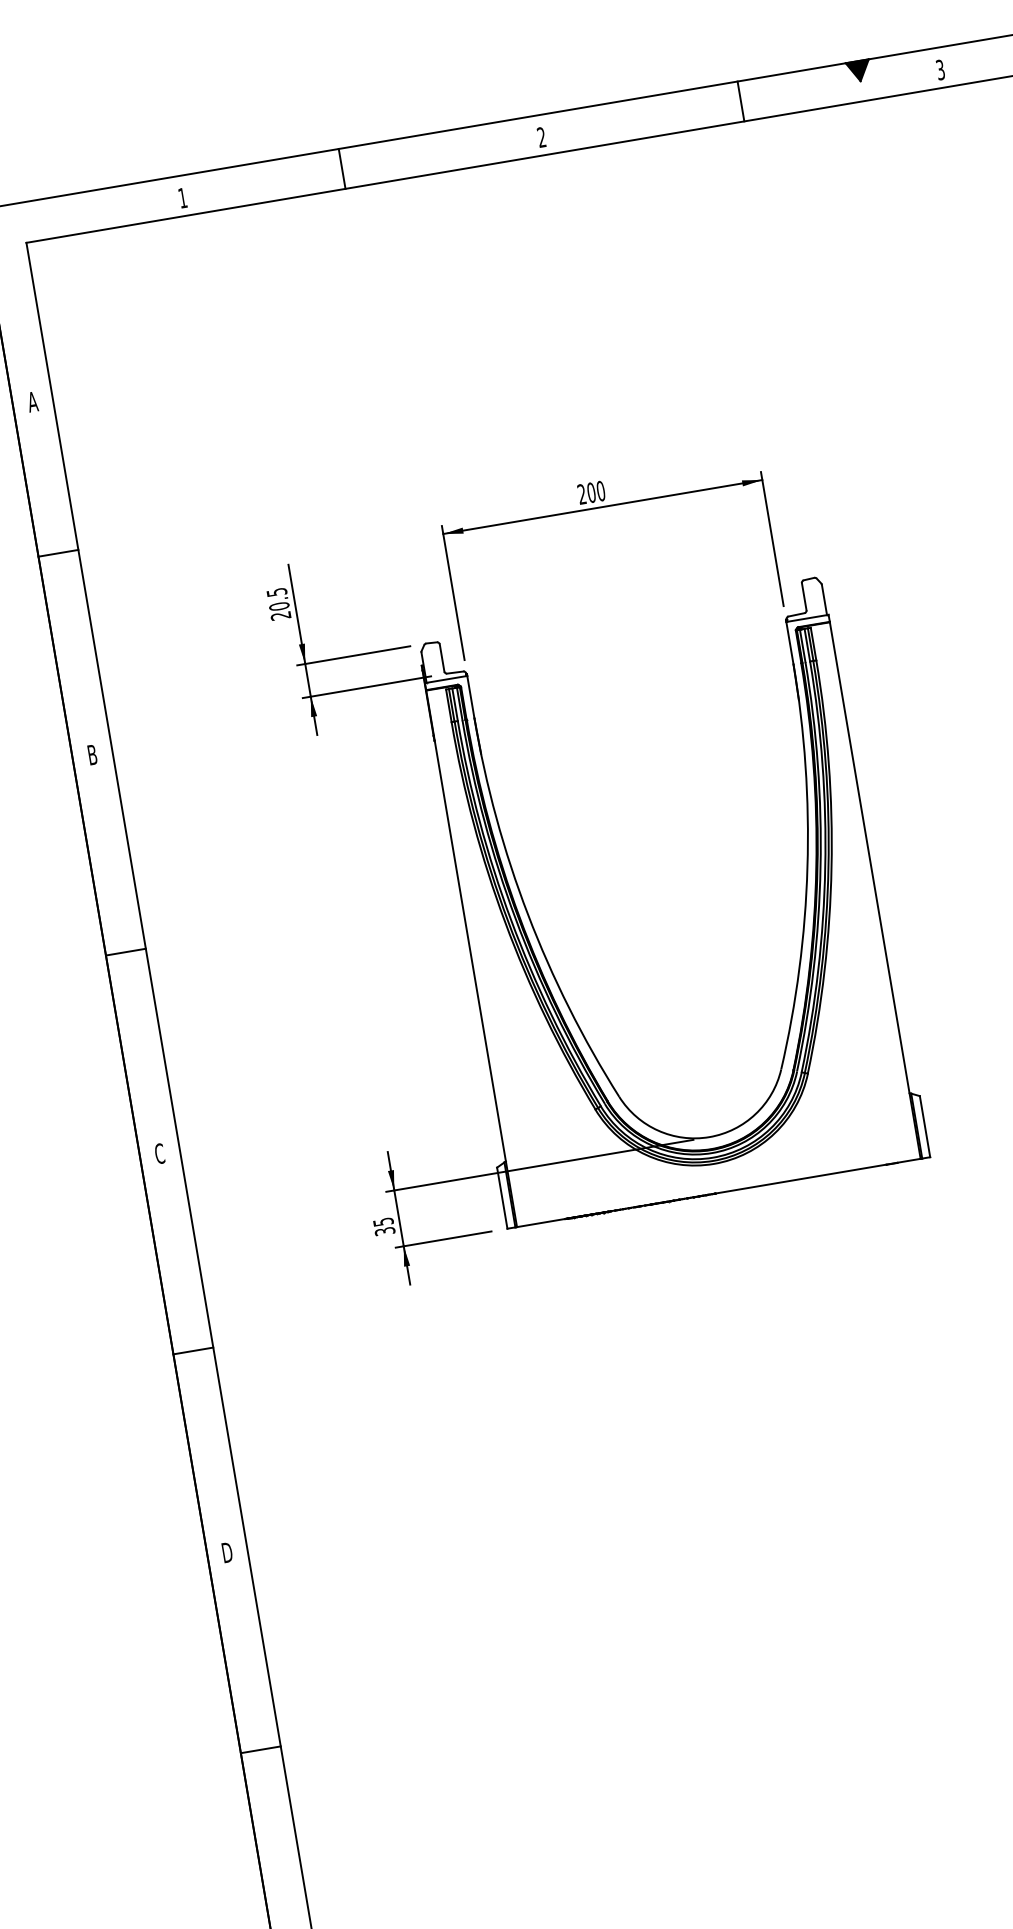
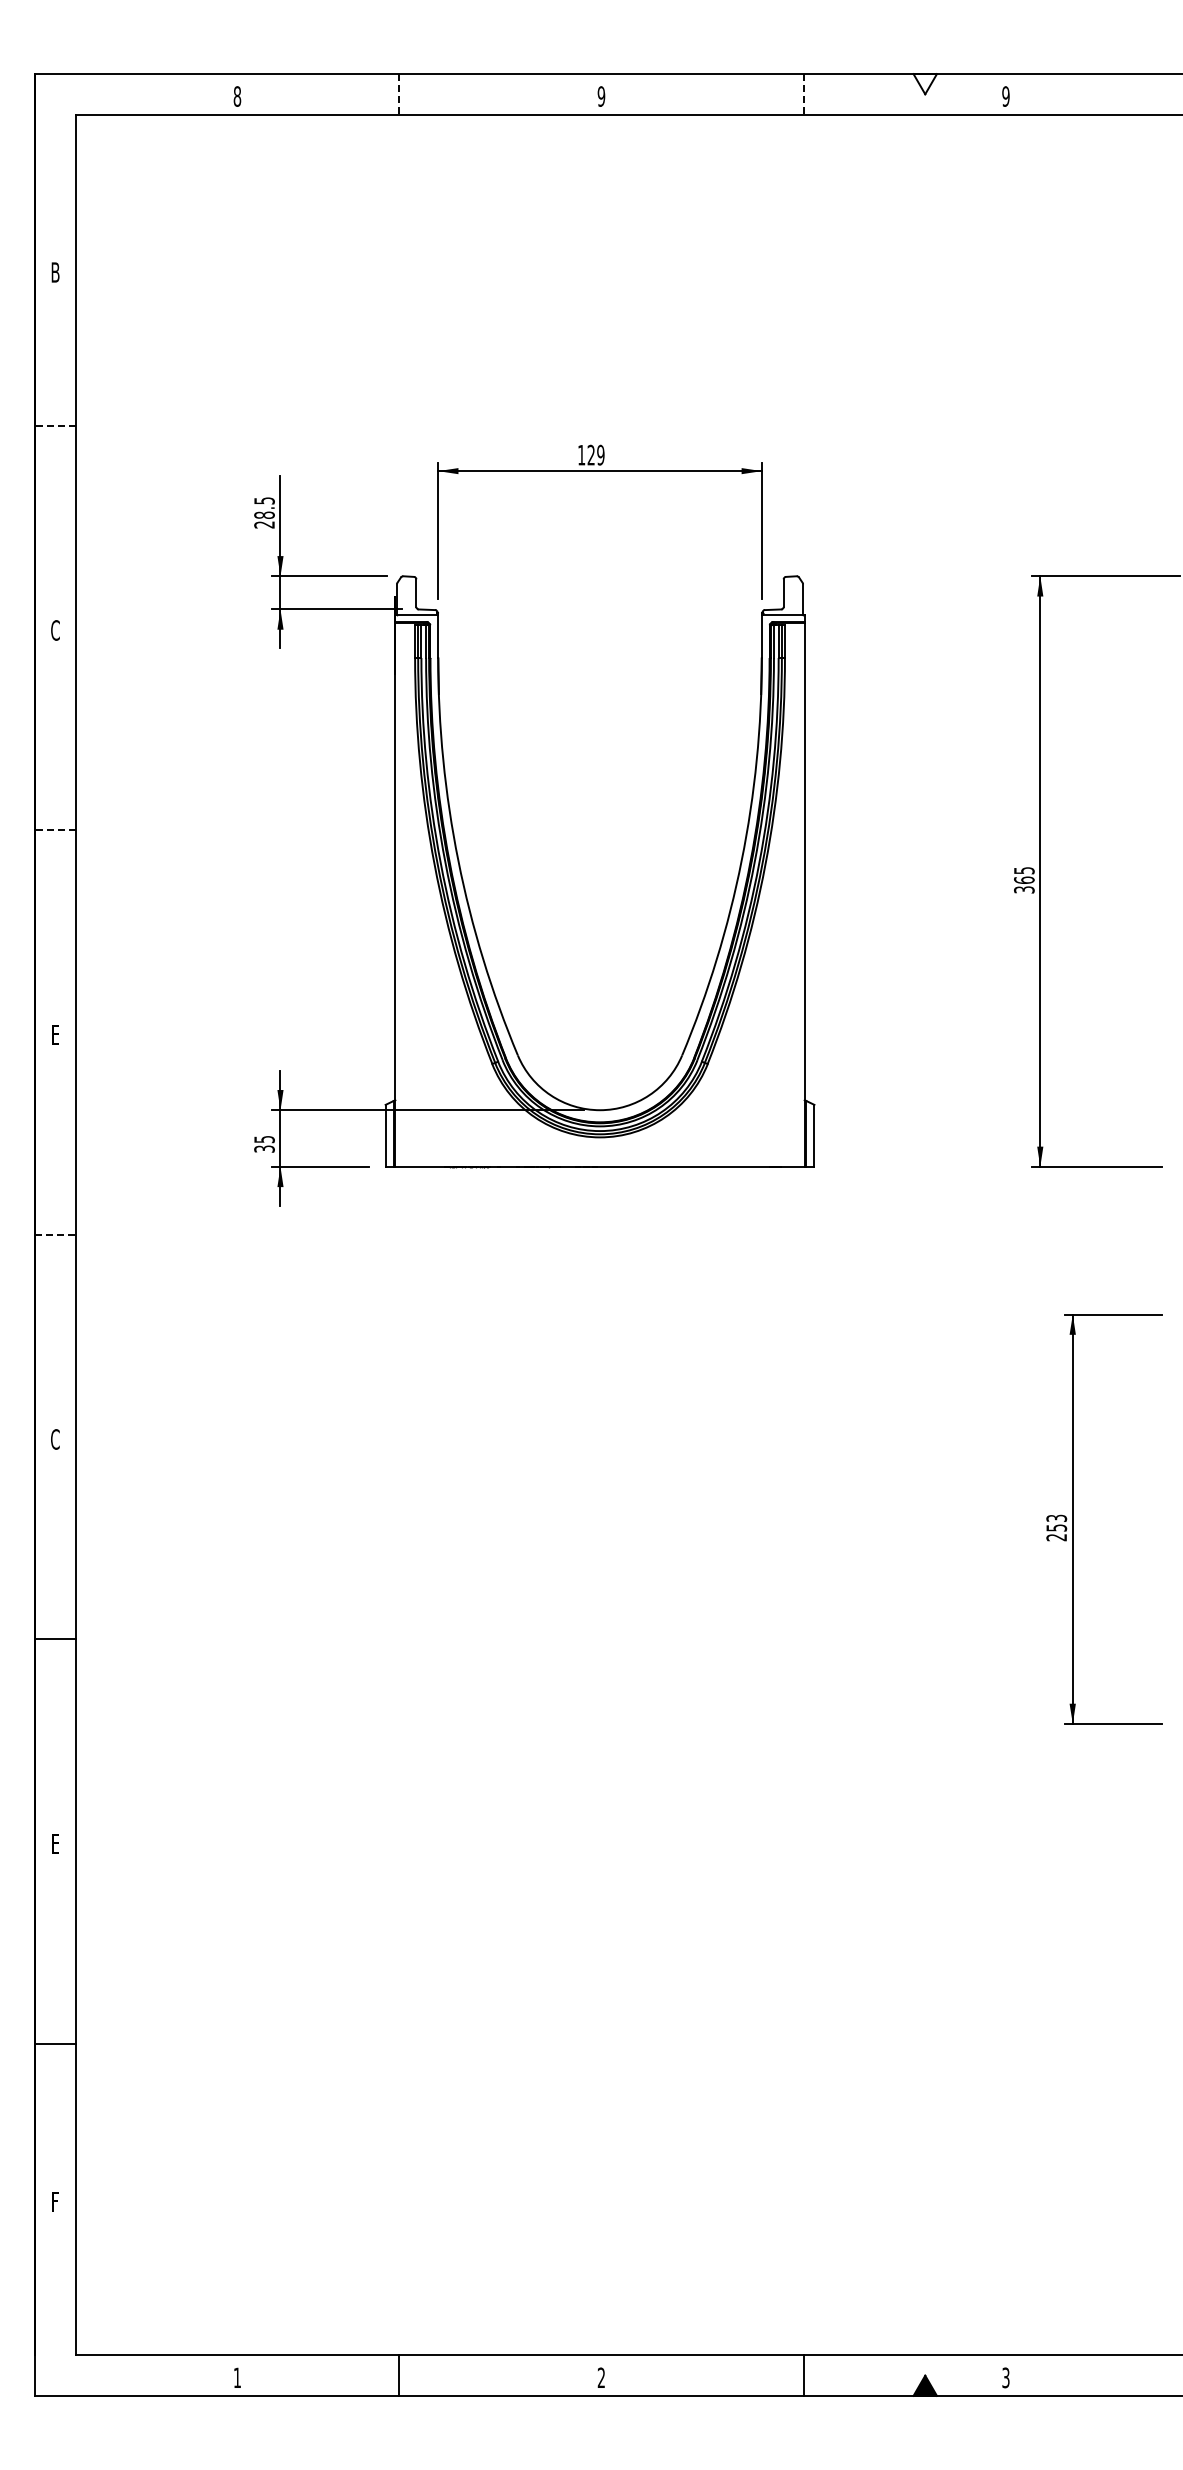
text: (940, 70) -> (1005, 96), 3 -> 9
fill: (858, 71) -> (924, 84), removed
line: (740, 101) -> (803, 94), solid -> dashed
text: (541, 137) -> (601, 96), 2 -> 9
line: (342, 169) -> (399, 94), solid -> dashed
text: (182, 198) -> (237, 96), 1 -> 8
text: (32, 401) -> (55, 272), A -> B
text: (591, 492) -> (591, 454), 200 -> 129
line: (58, 553) -> (55, 426), solid -> dashed
text: (279, 606) -> (264, 515), 20.5 -> 28.5
text: (92, 754) -> (55, 630), B -> C
line: (125, 952) -> (55, 830), solid -> dashed
text: (159, 1153) -> (55, 1034), C -> E
line: (194, 1351) -> (56, 1235), solid -> dashed
text: (227, 1552) -> (55, 1439), D -> C

